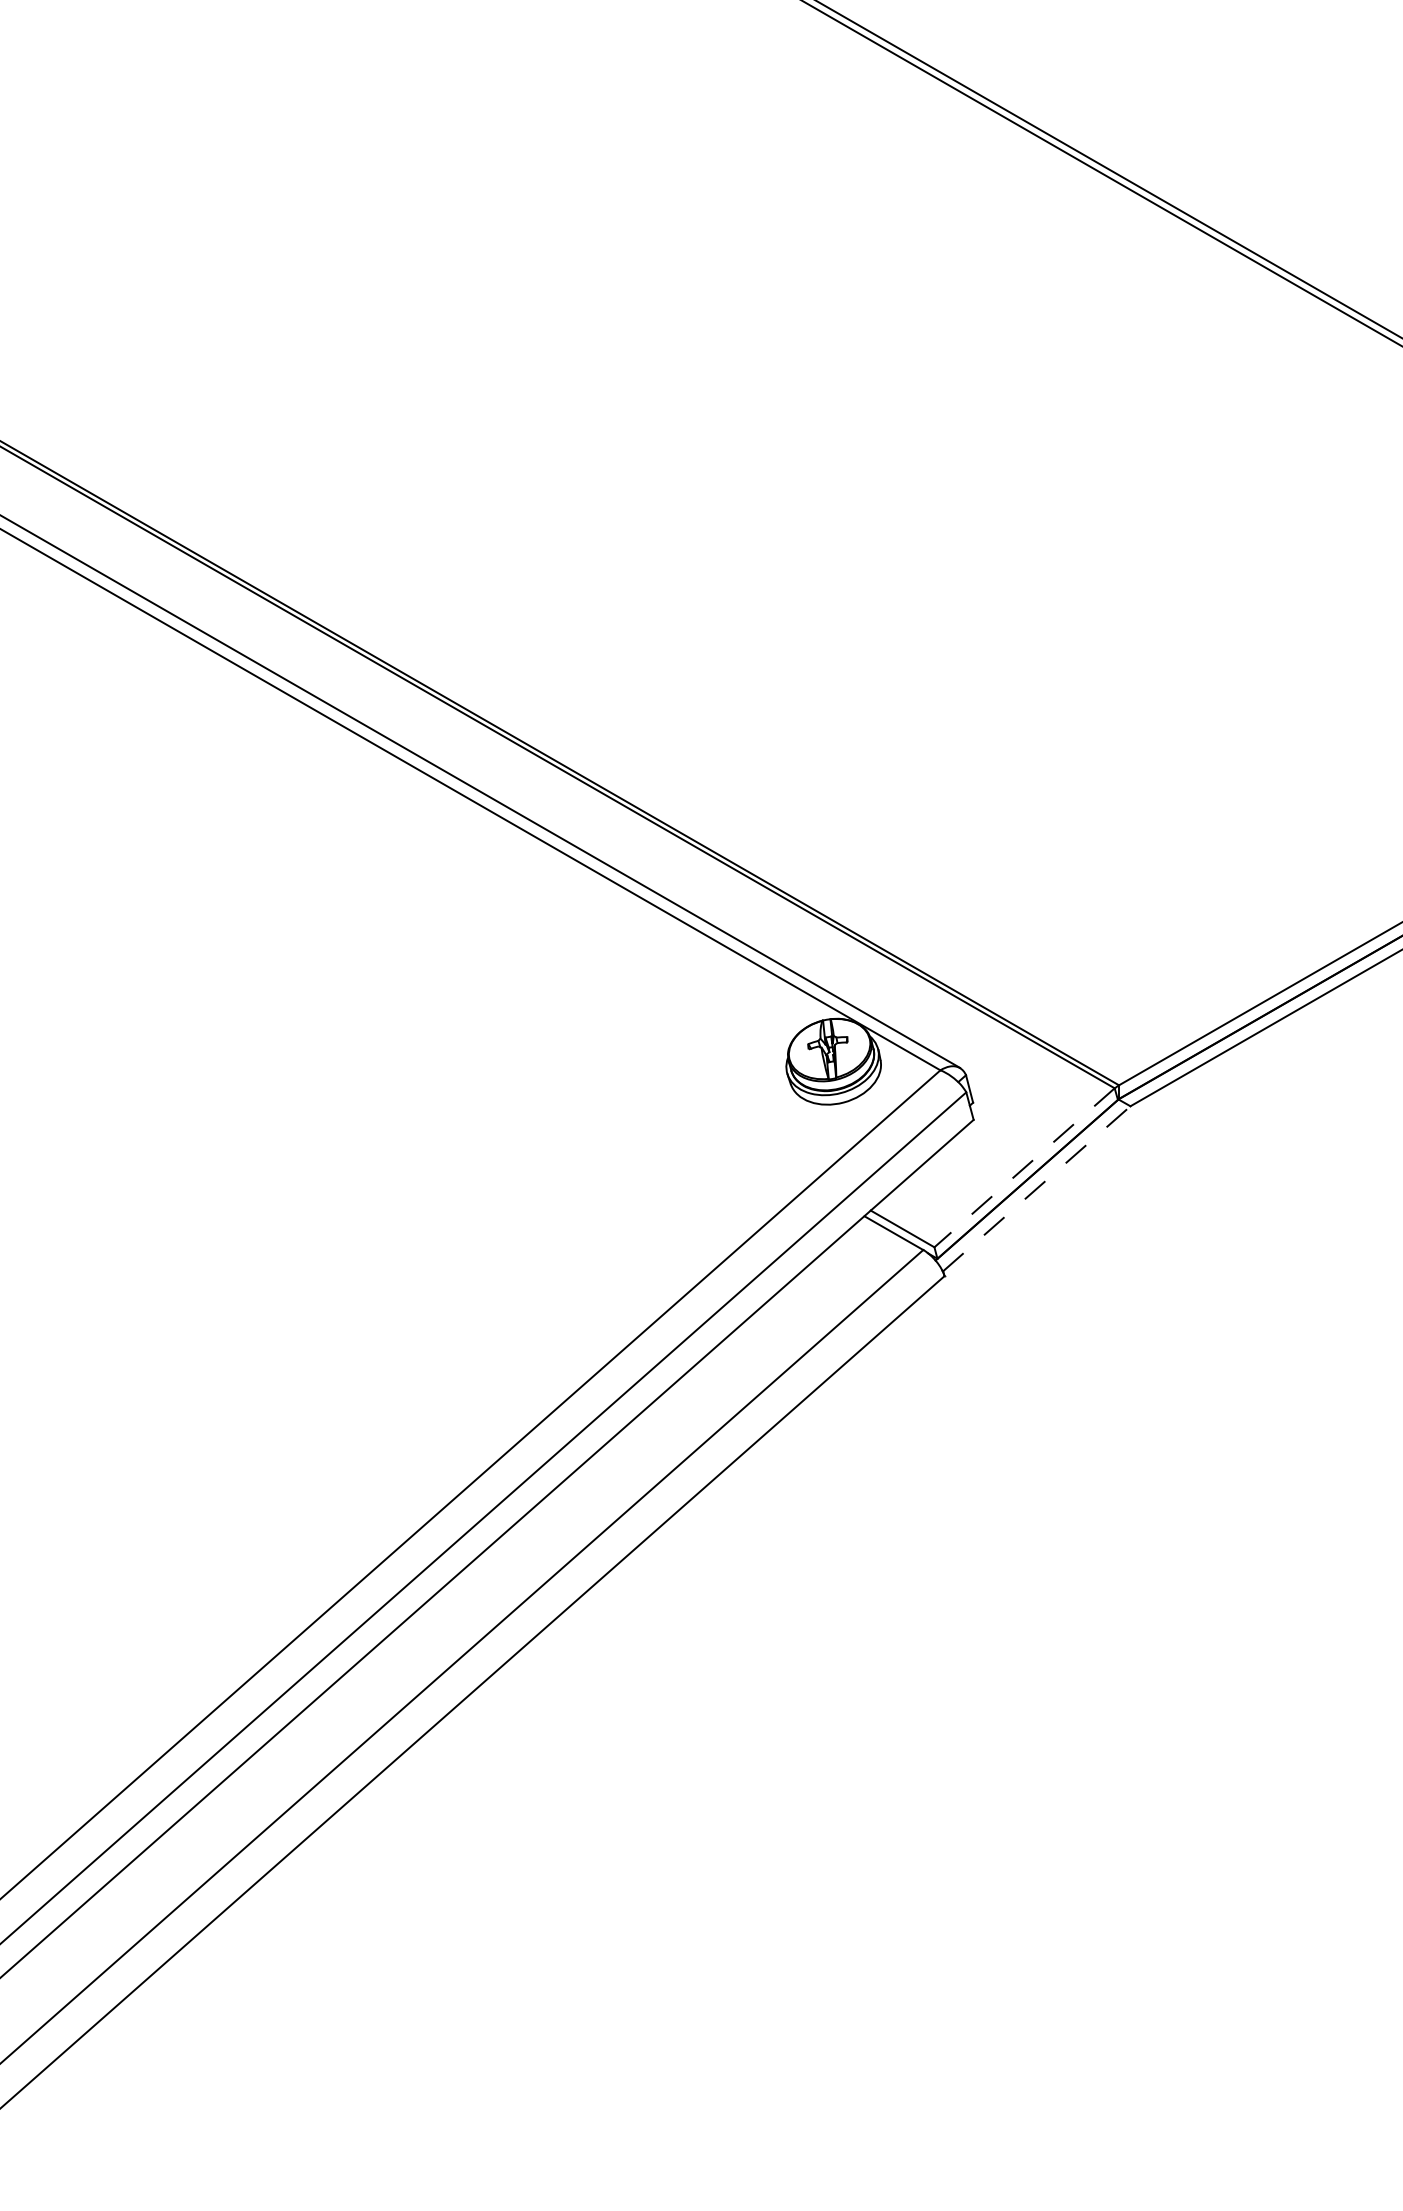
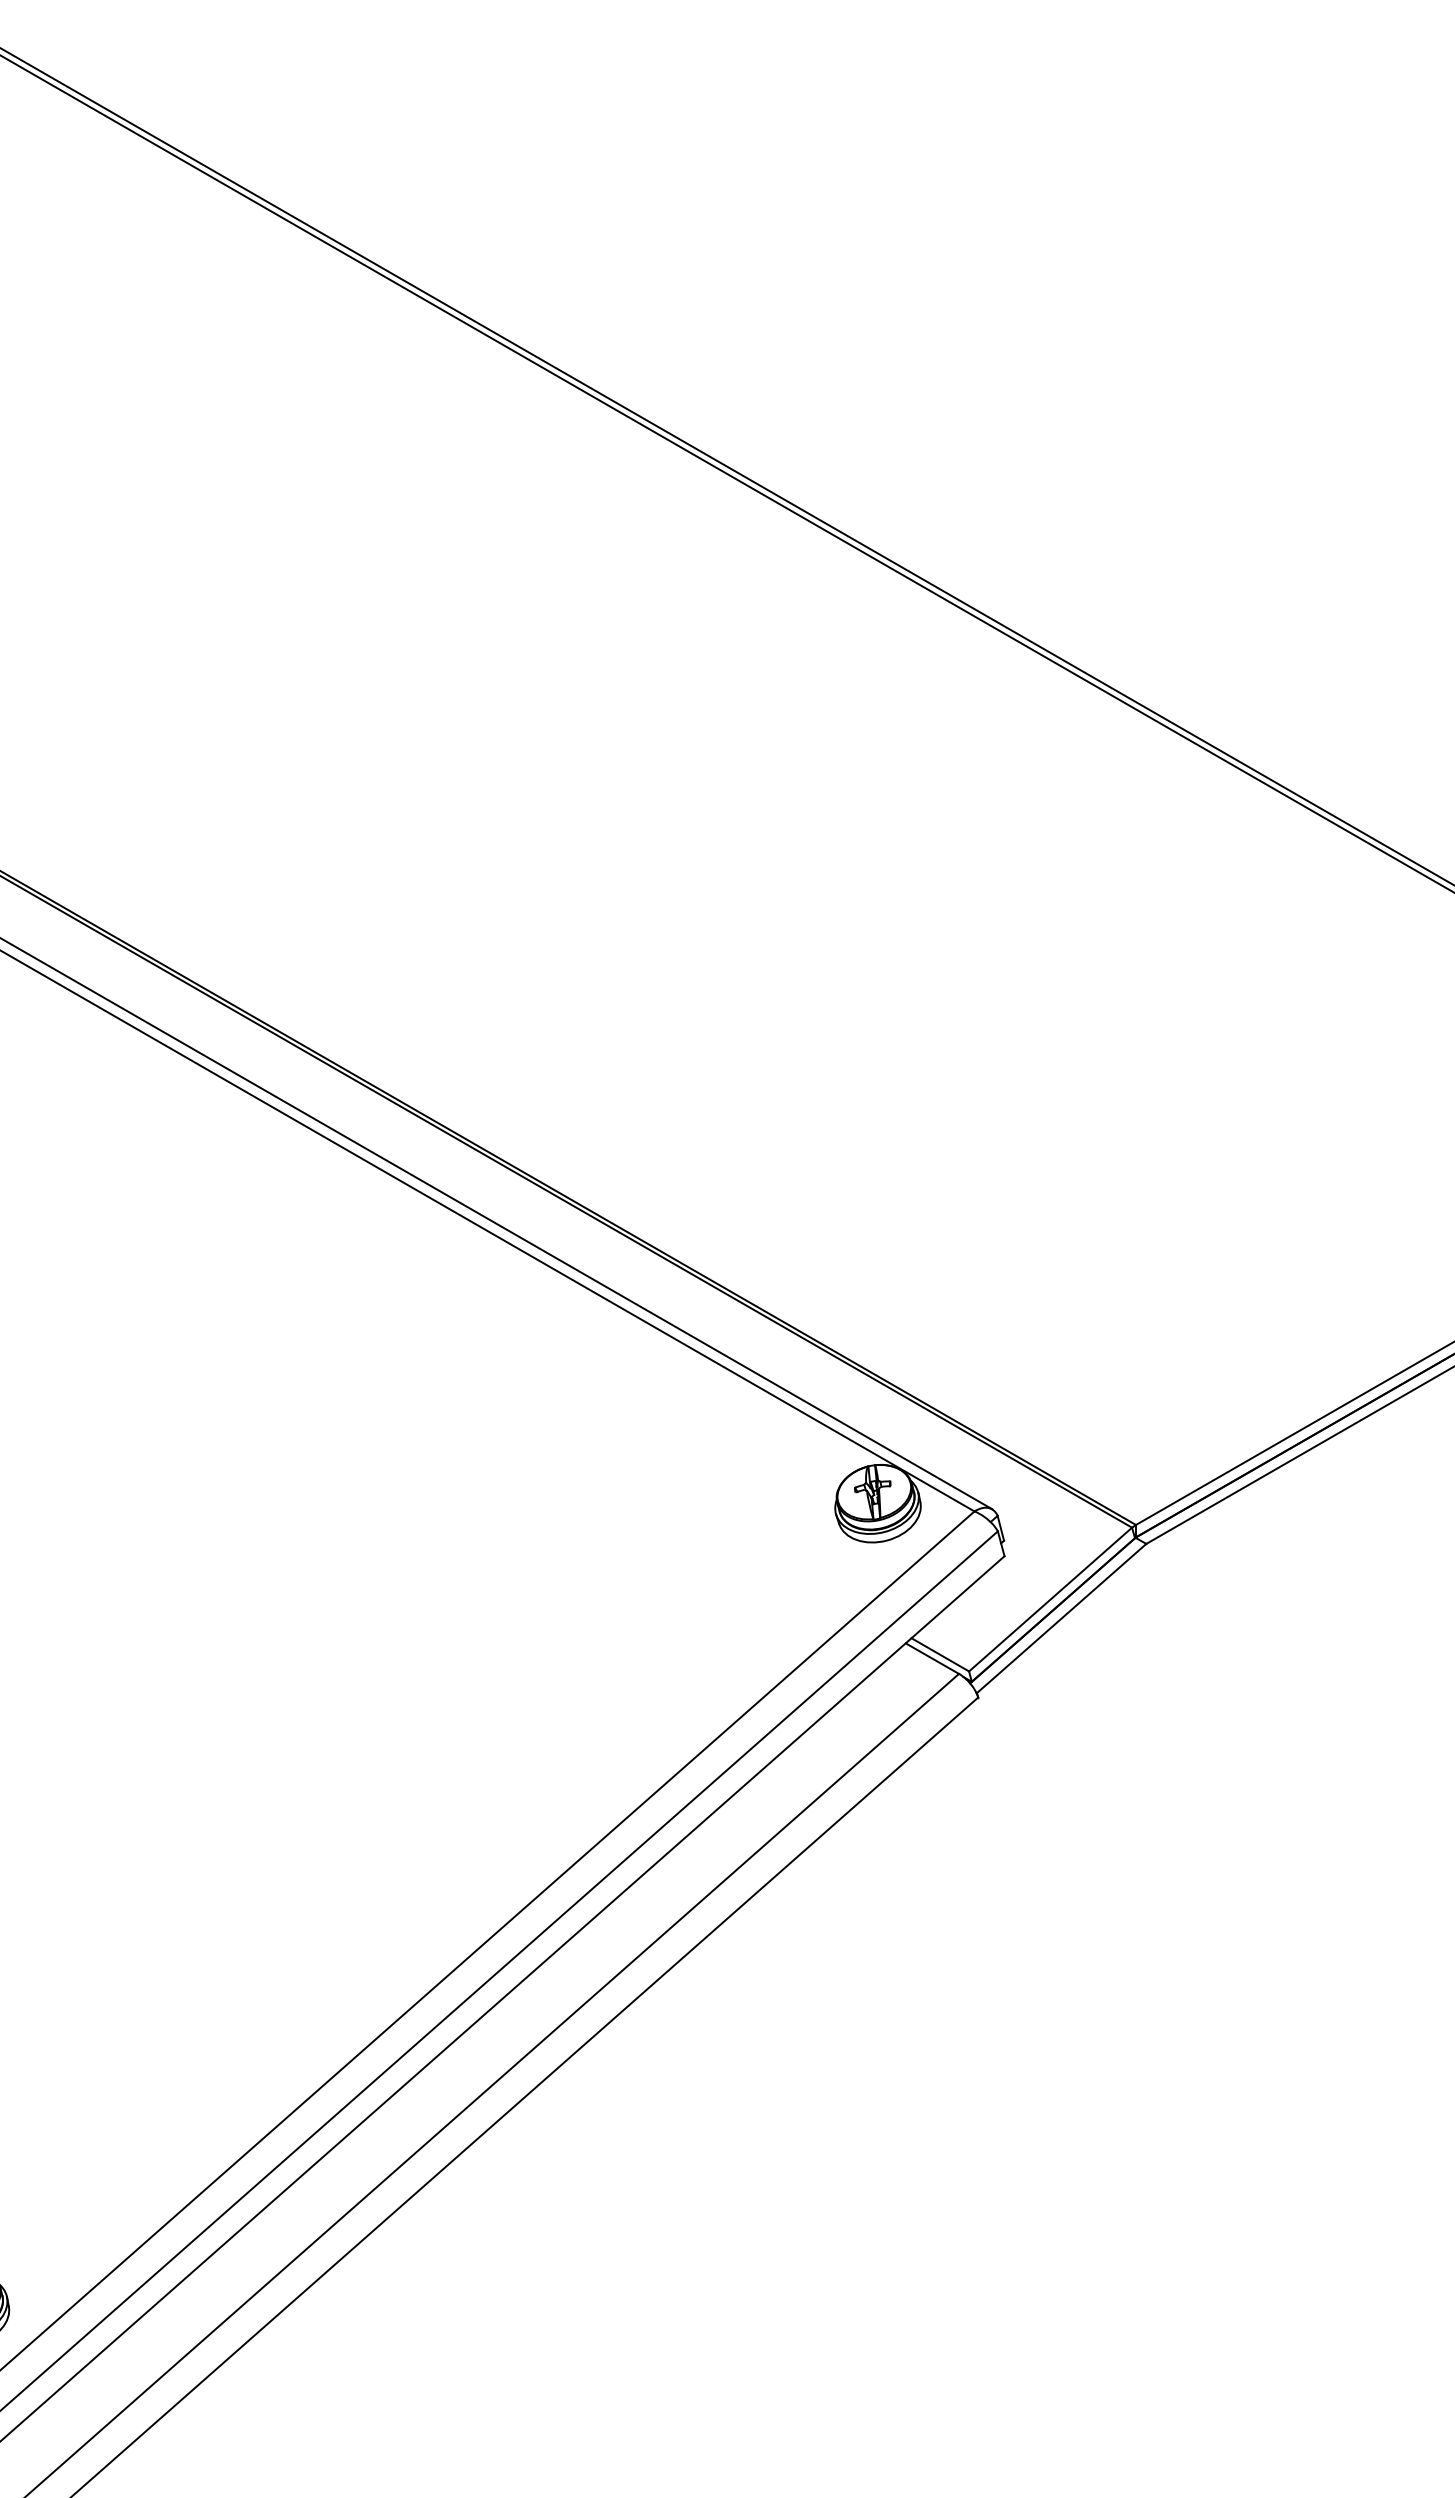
line: (1024, 1167) -> (1050, 1599), dashed -> solid
line: (1036, 1188) -> (1061, 1618), dashed -> solid

